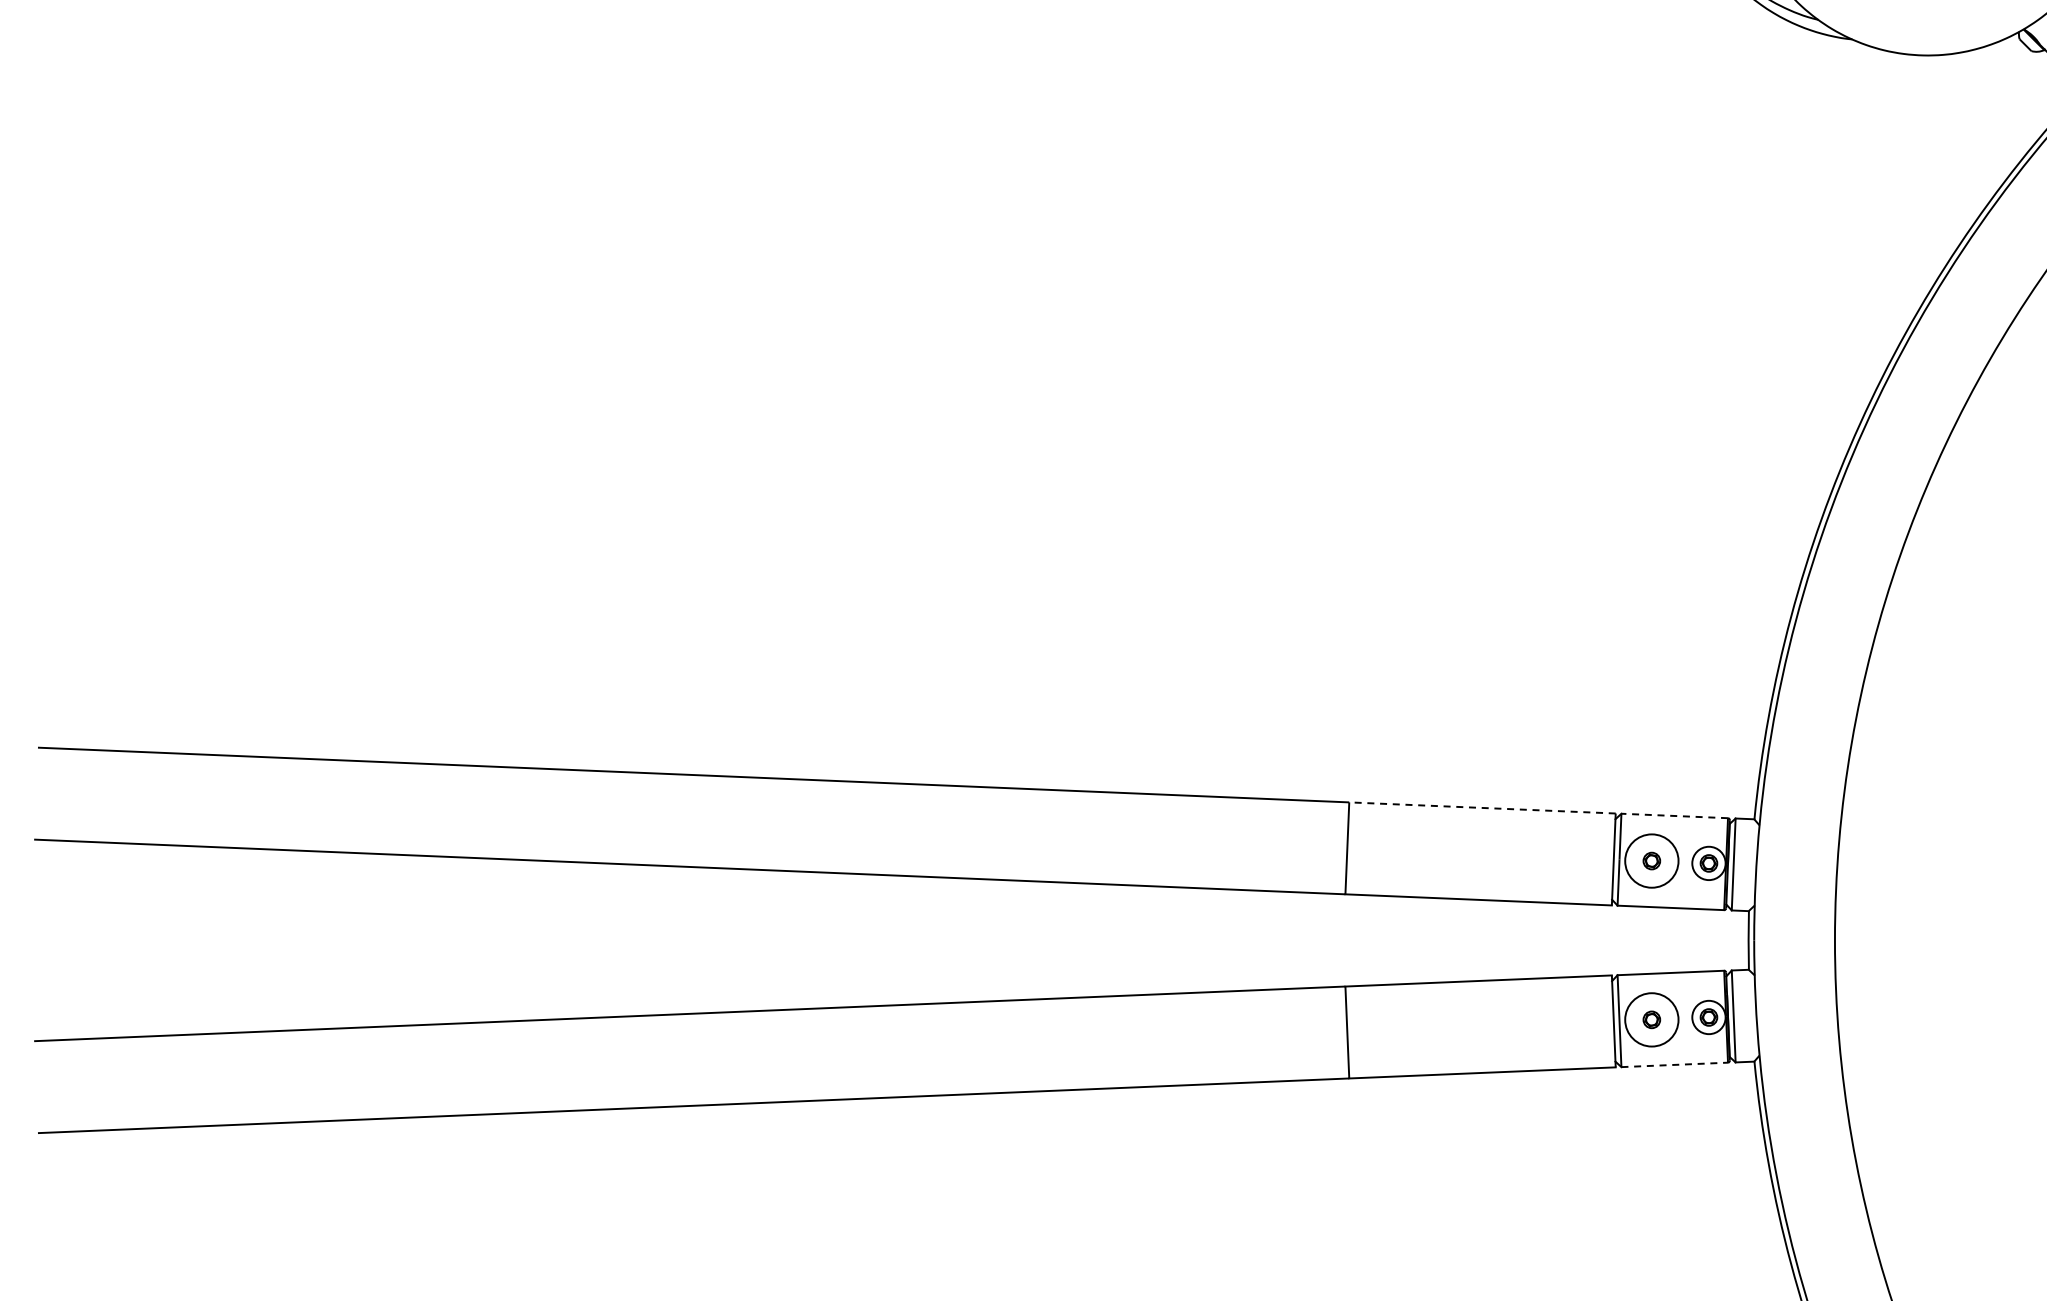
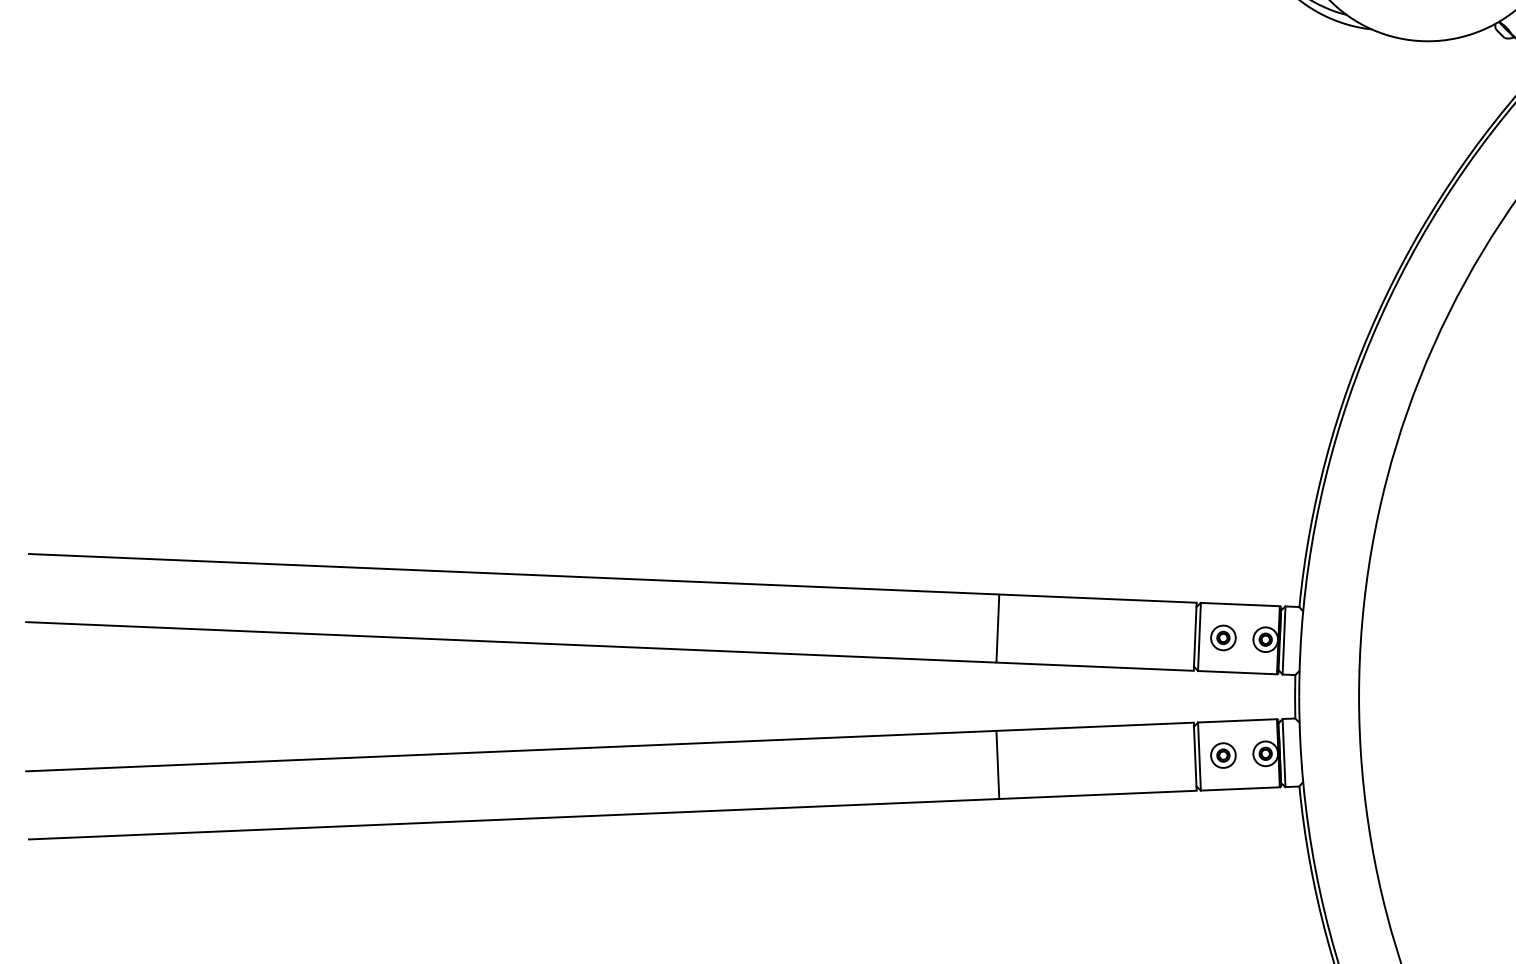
line: (1481, 807) -> (1097, 598), dashed -> solid
line: (1674, 815) -> (1240, 604), dashed -> solid
circle: (1651, 860) -> (1223, 637), size x0.62
circle: (1651, 1019) -> (1223, 755), size x0.62
line: (1675, 1064) -> (1240, 788), dashed -> solid

